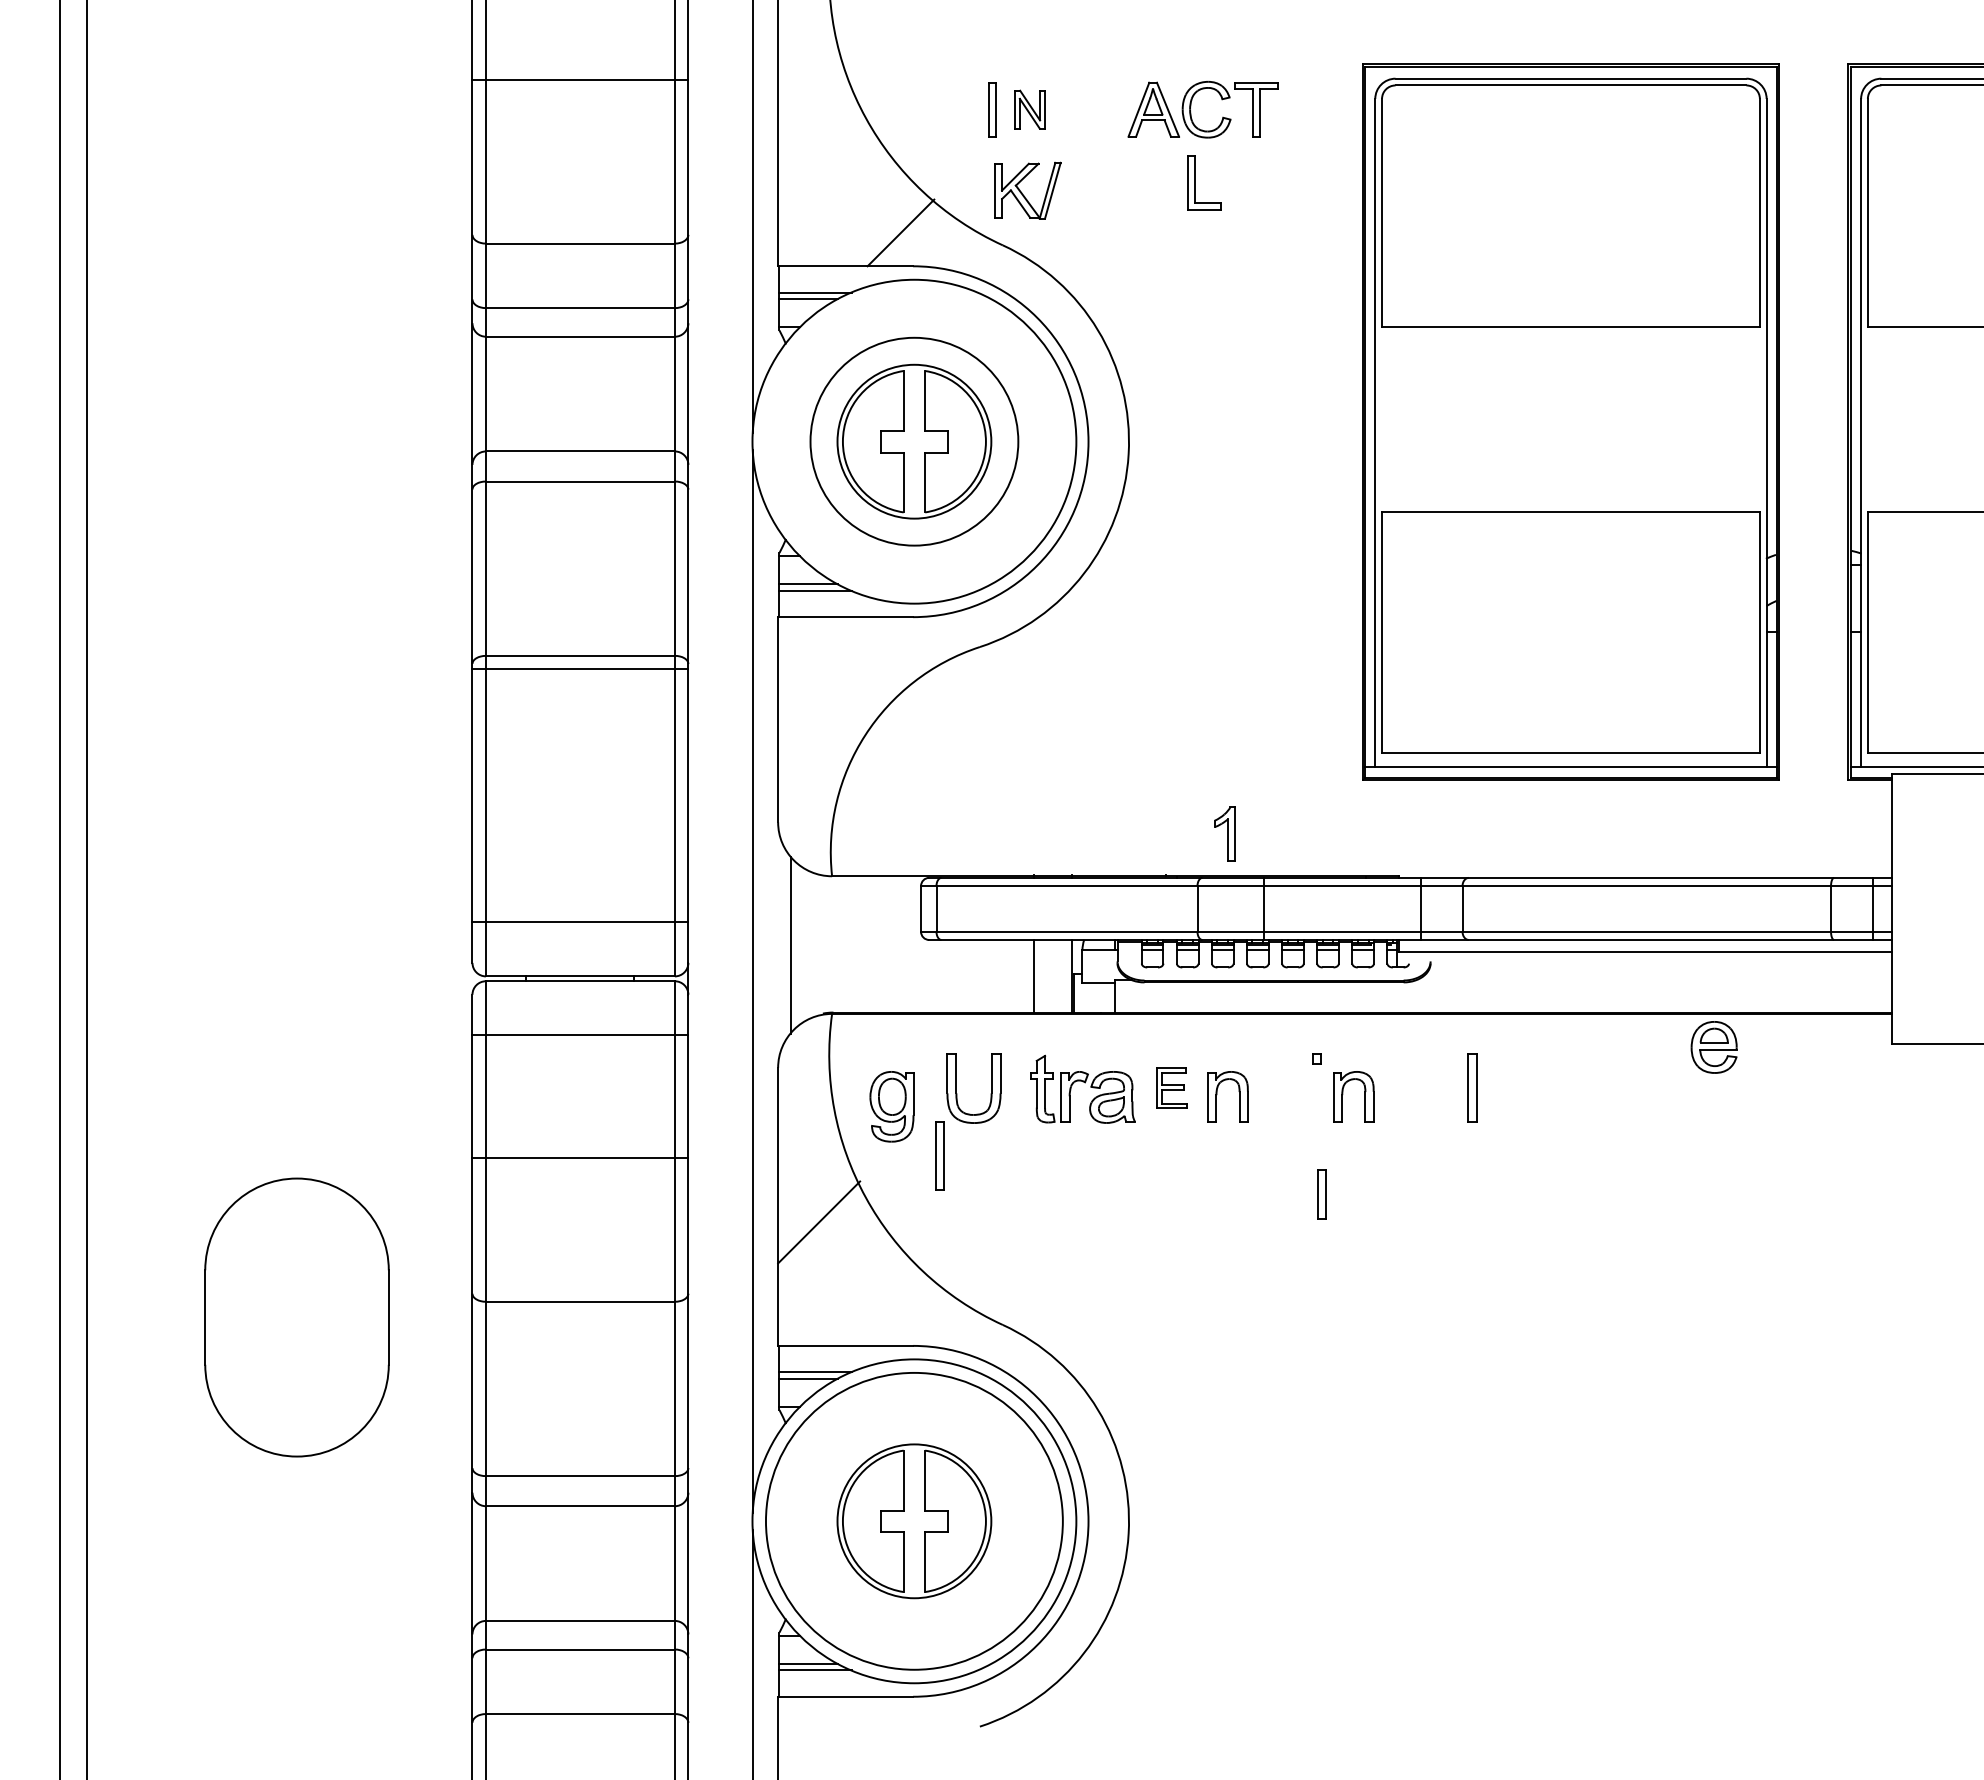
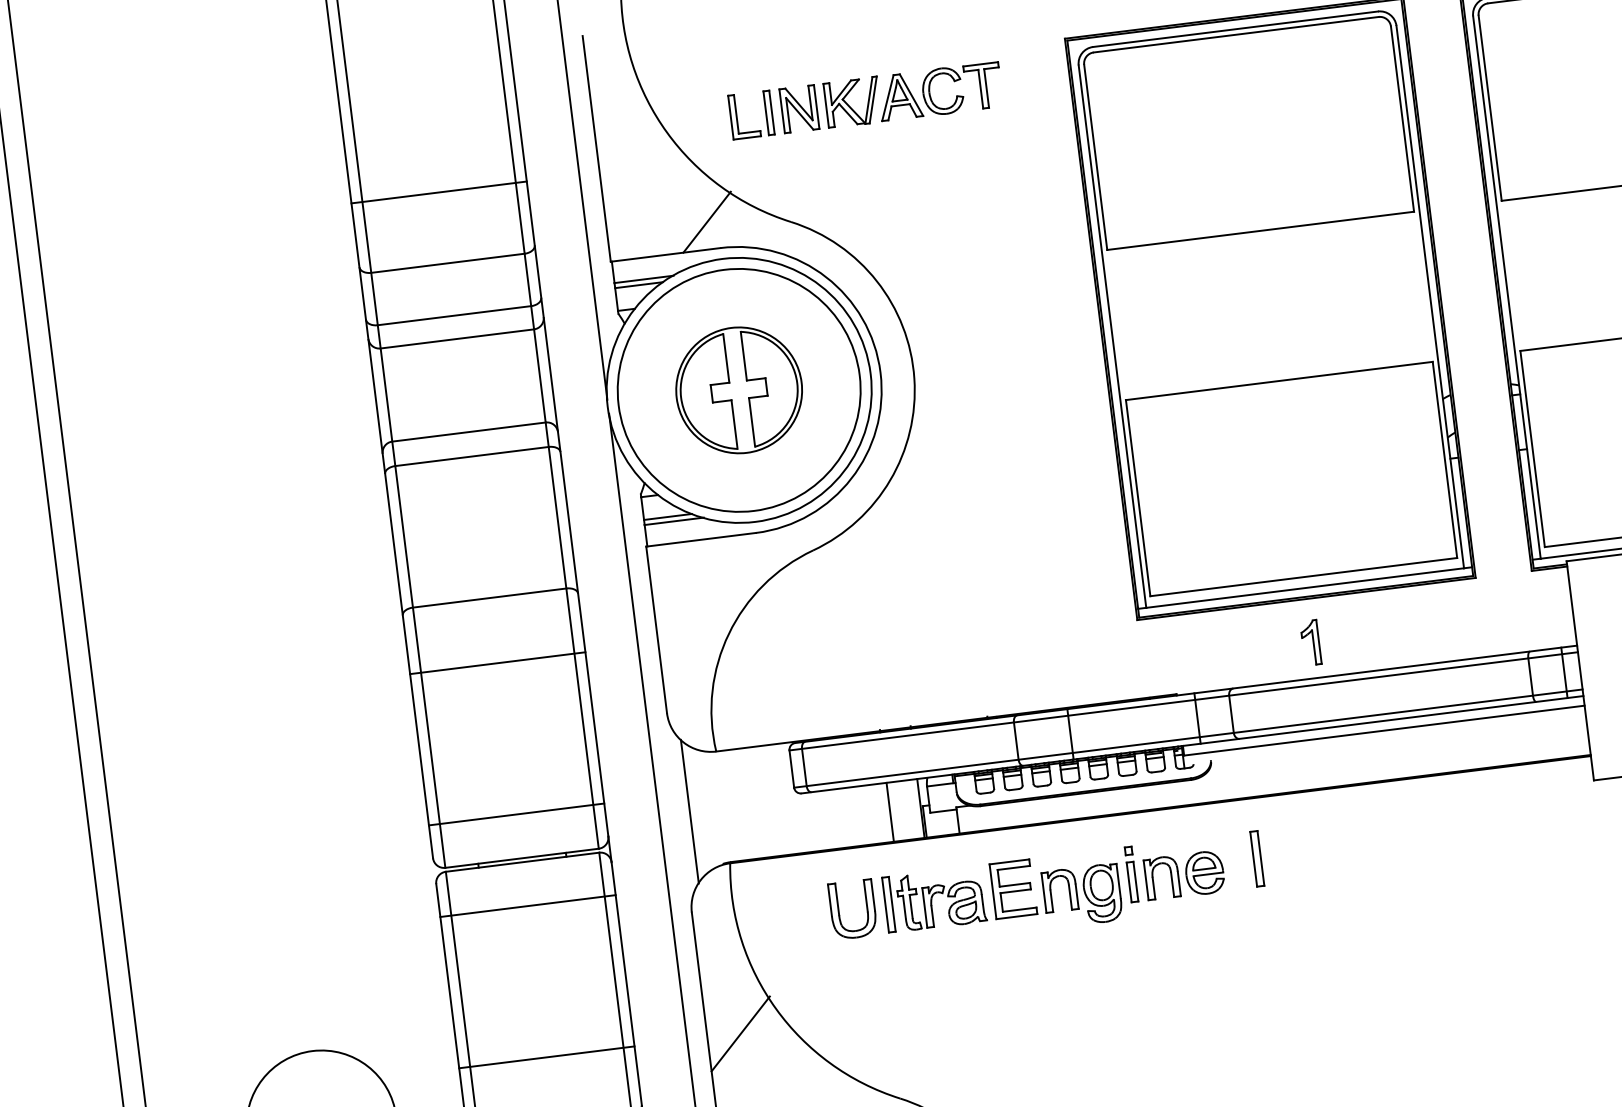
line: (580, 80) -> (439, 192), moved
part: (1029, 109) -> (799, 109), size x1.43
part: (1195, 182) -> (737, 116), moved
part: (1027, 190) -> (852, 102), moved
circle: (913, 441) -> (738, 390), size x1.43
line: (580, 669) -> (497, 663), moved
part: (1224, 833) -> (1310, 642), moved
part: (1713, 1047) -> (1204, 873), moved
part: (1171, 1087) -> (1013, 888), size x1.67
part: (891, 1106) -> (1102, 893), moved
part: (939, 1155) -> (888, 904), moved
line: (580, 1157) -> (546, 1057), moved
part: (1321, 1194) -> (1131, 882), moved

